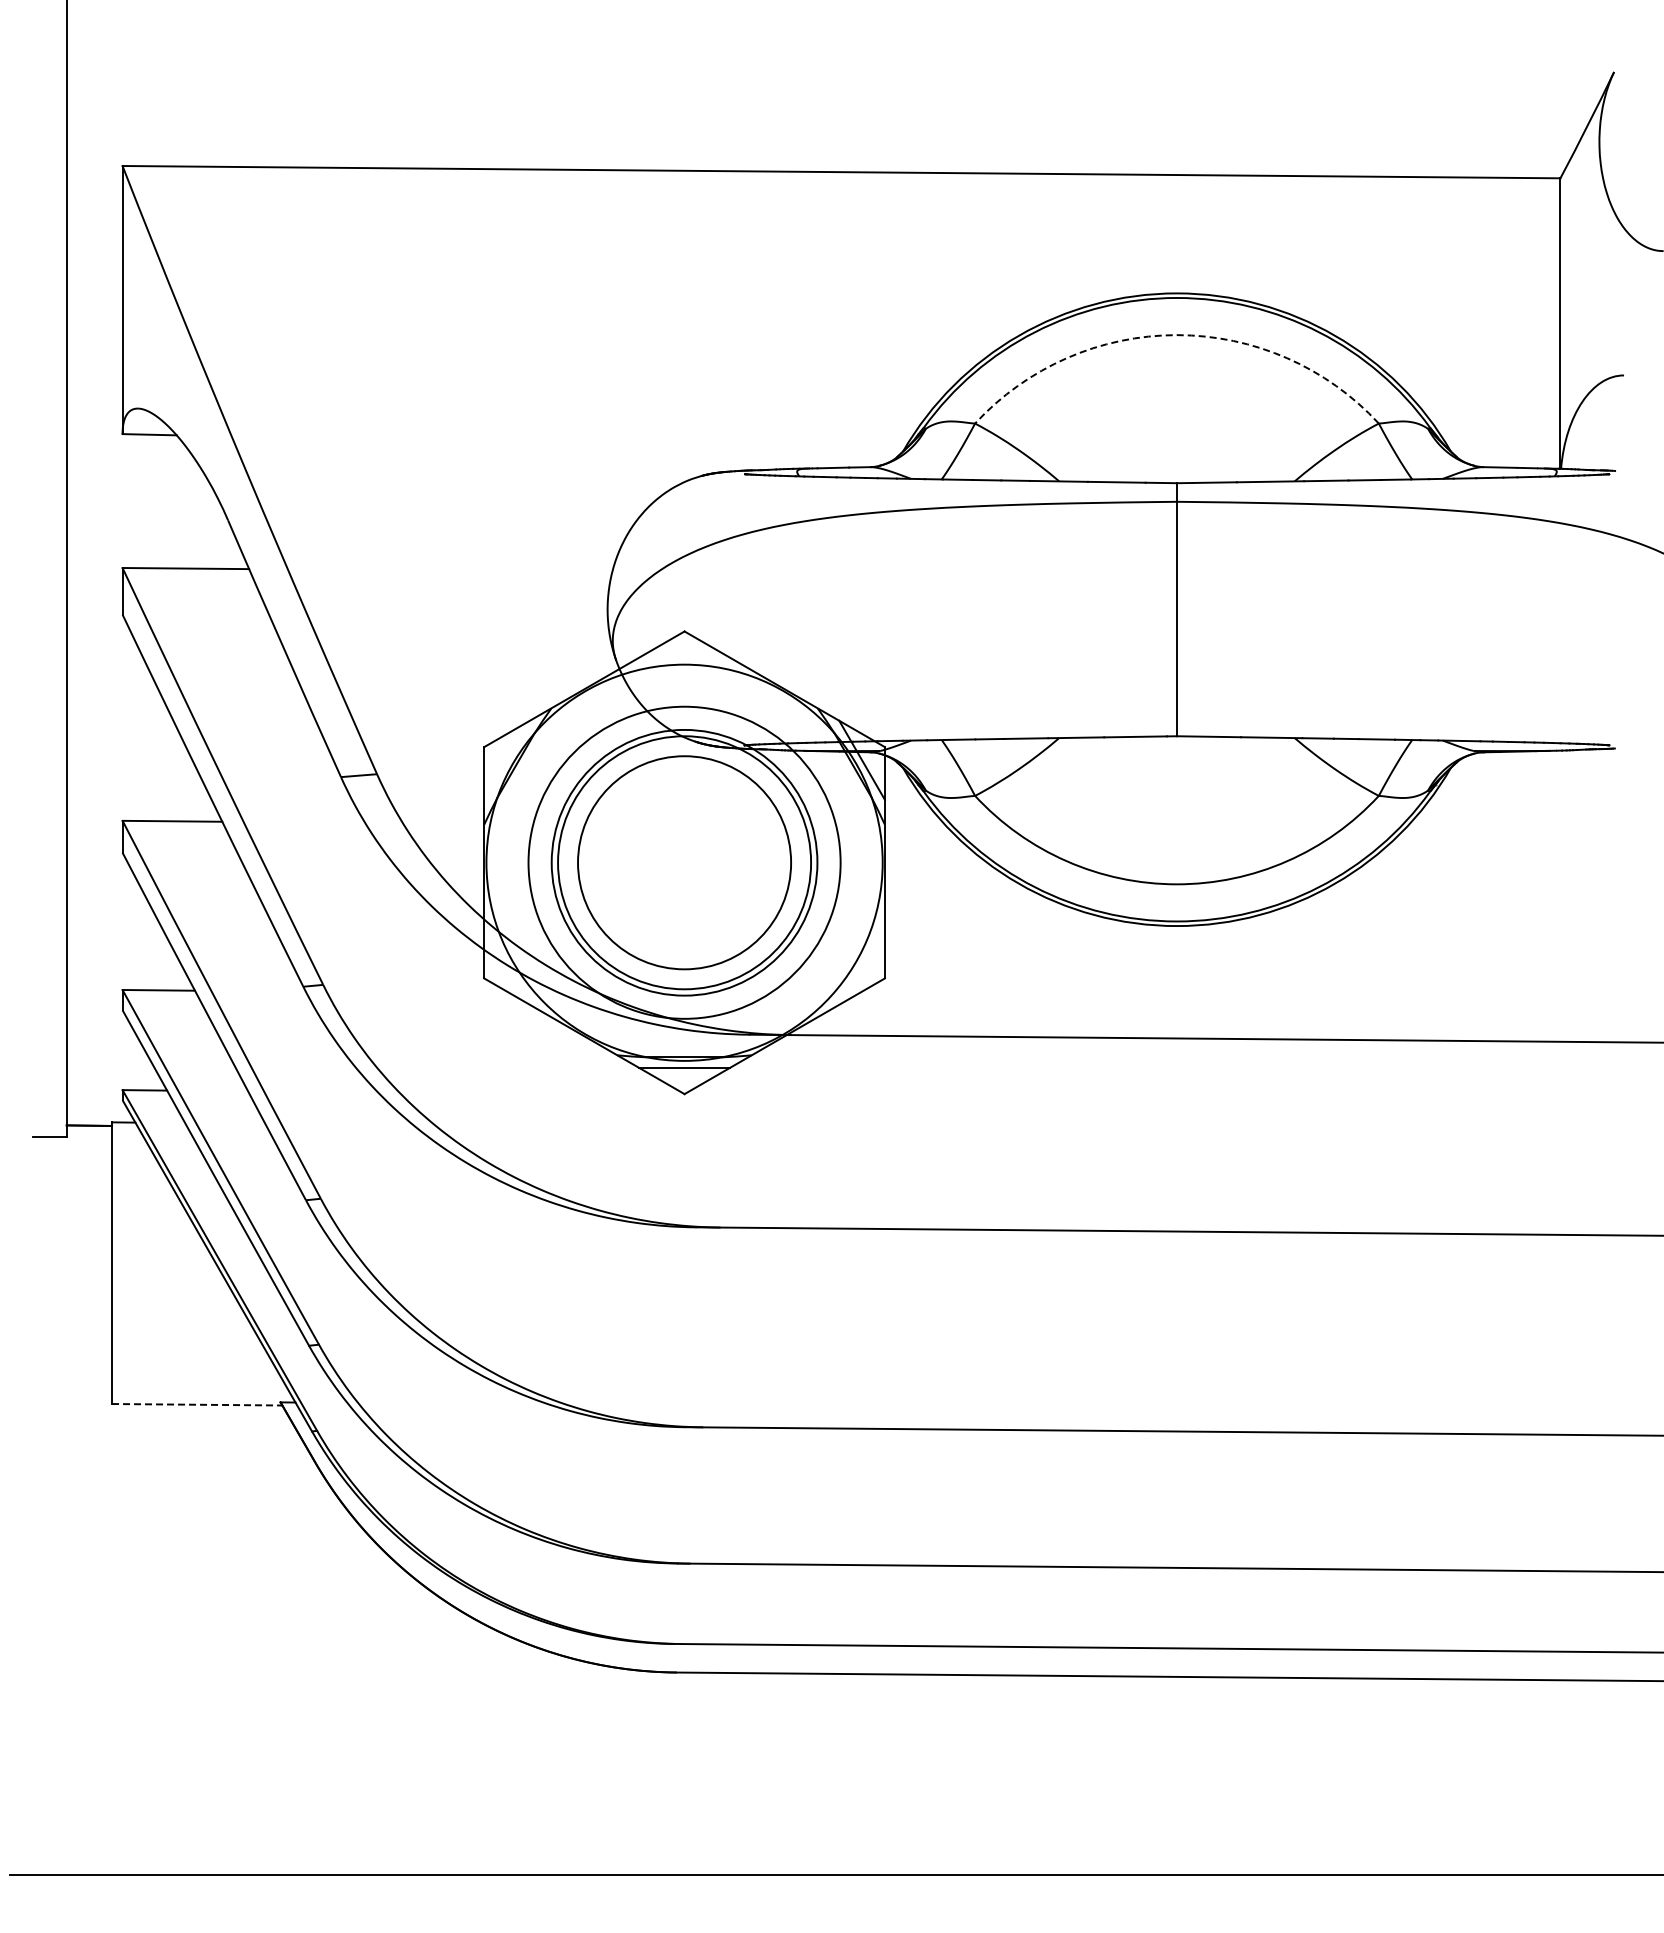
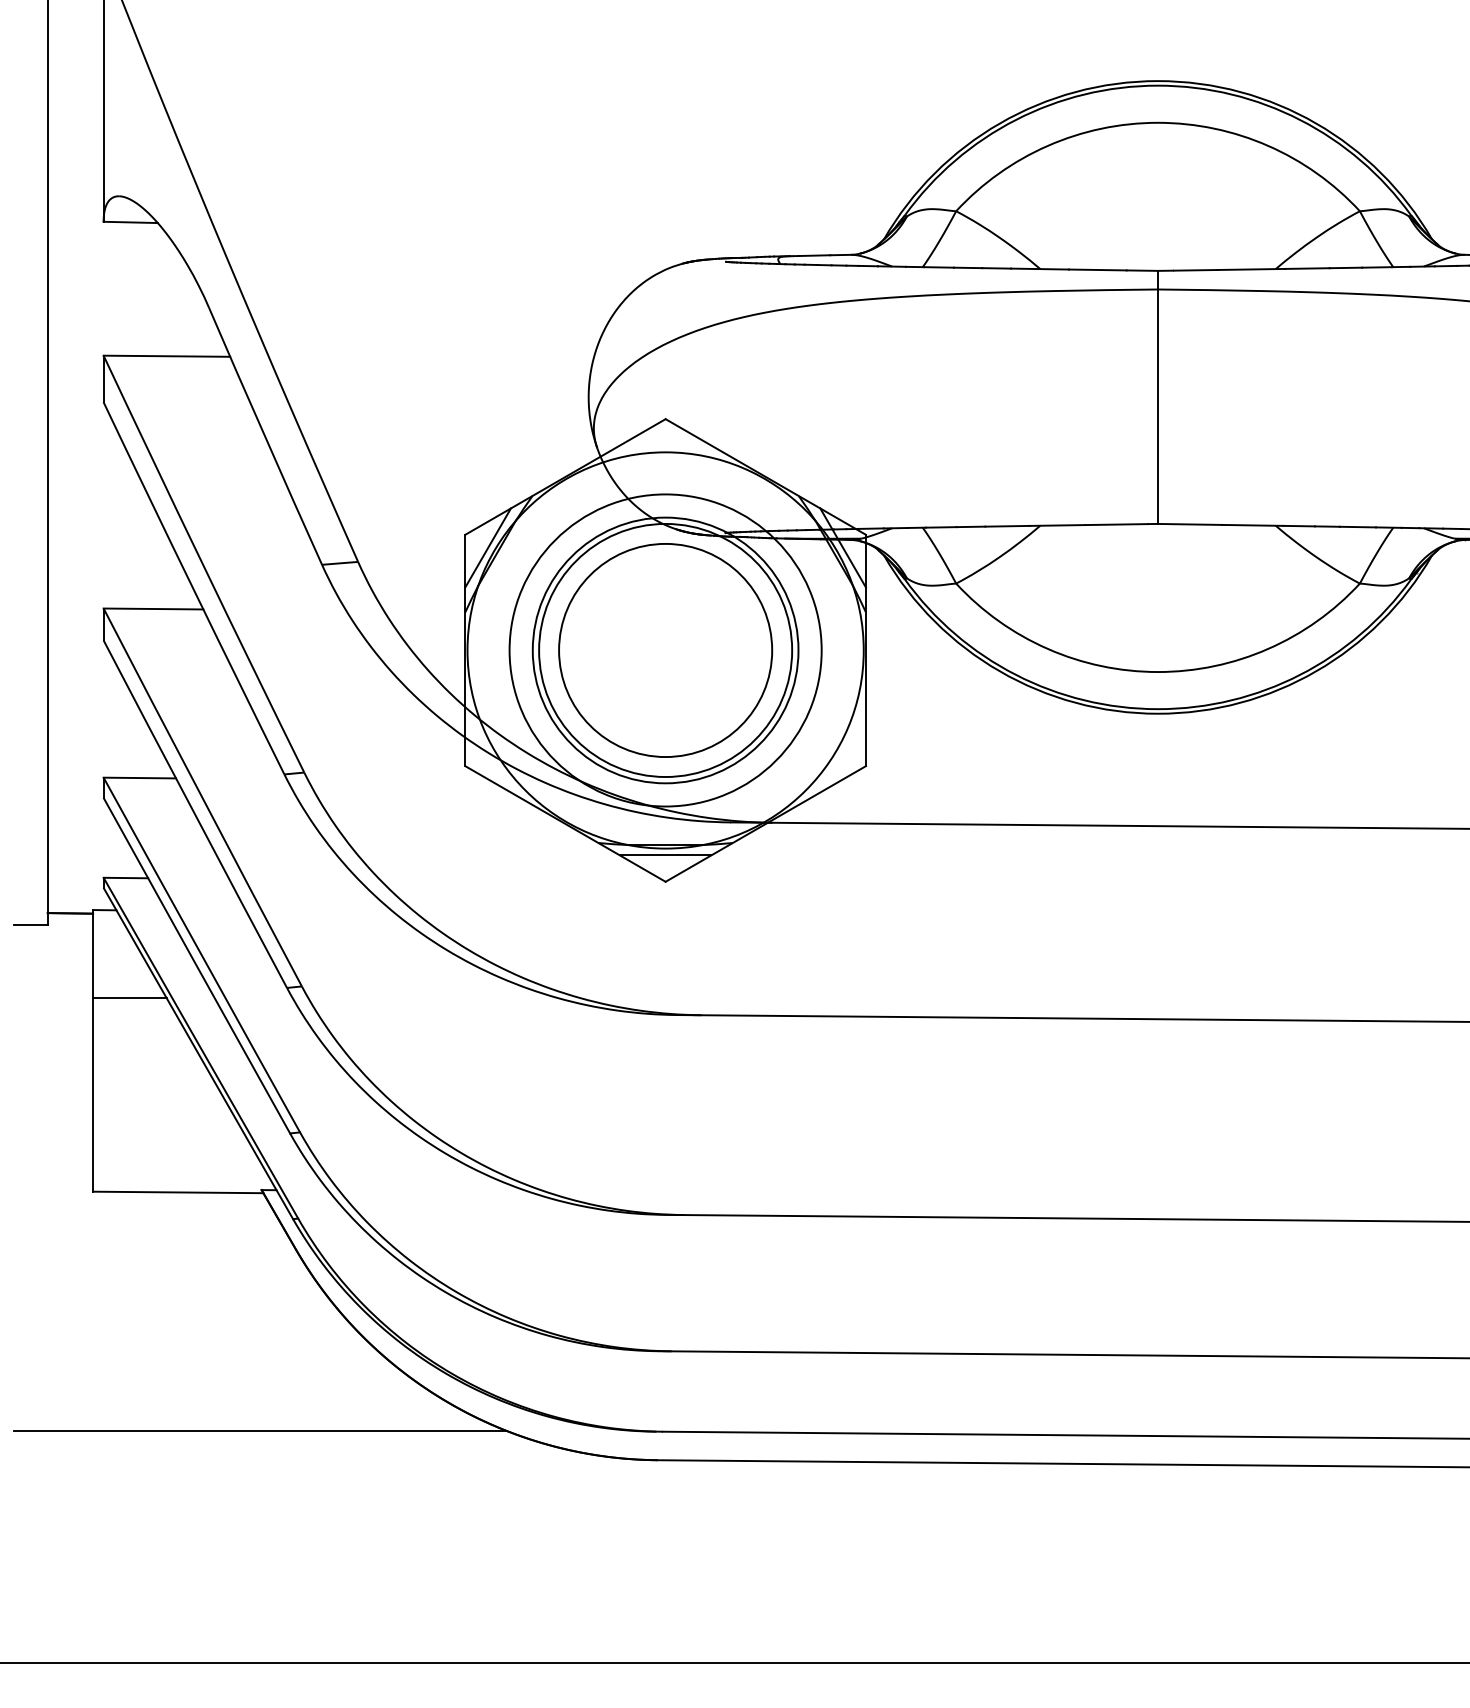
arc: (1176, 335) -> (1157, 123), dashed -> solid
line: (506, 759) -> (487, 547), added
line: (148, 1210) -> (129, 998), added
line: (197, 1404) -> (178, 1192), dashed -> solid
line: (278, 1643) -> (259, 1431), added

